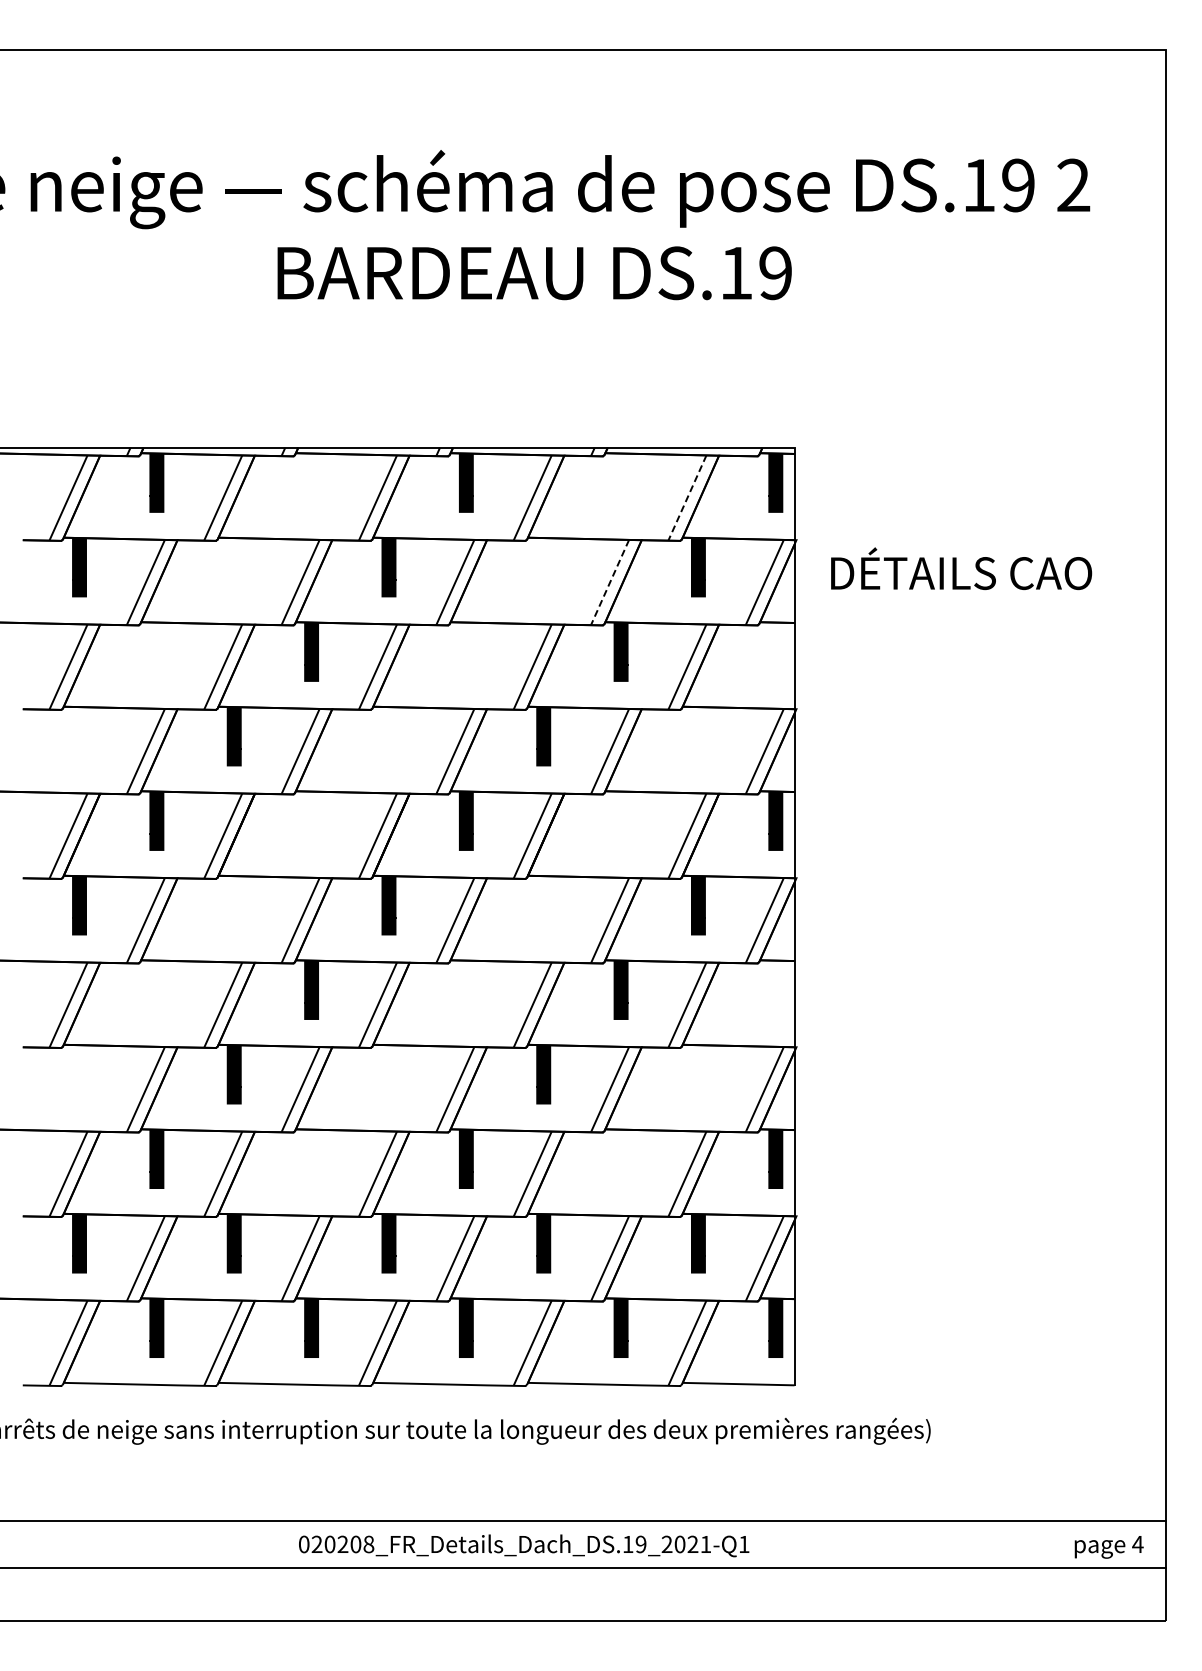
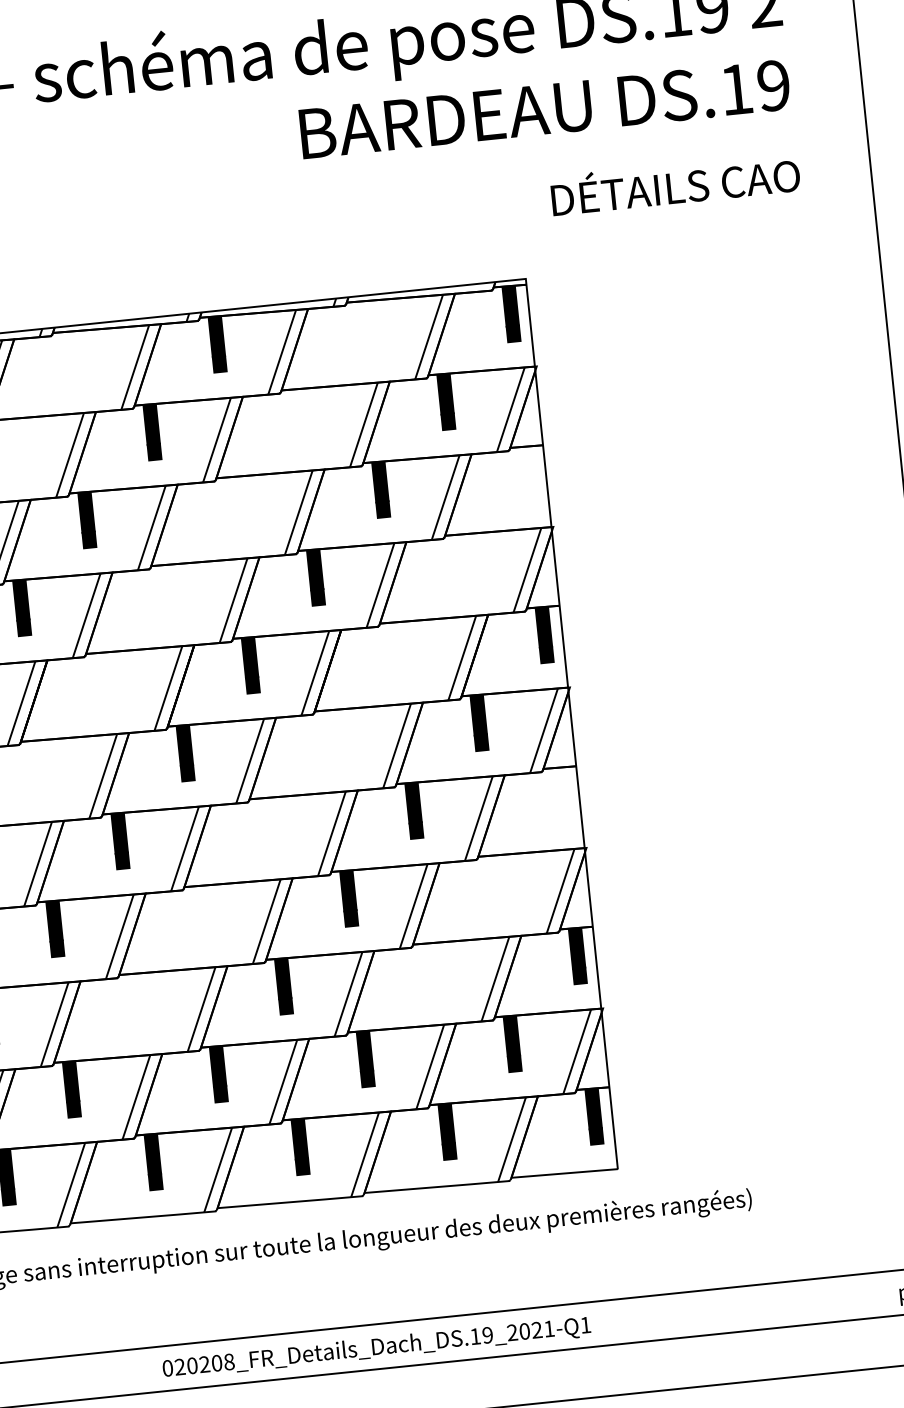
text: (534, 273) -> (544, 109), moved
line: (687, 498) -> (429, 337), dashed -> solid
text: (961, 568) -> (675, 183), moved
line: (610, 582) -> (364, 424), dashed -> solid

